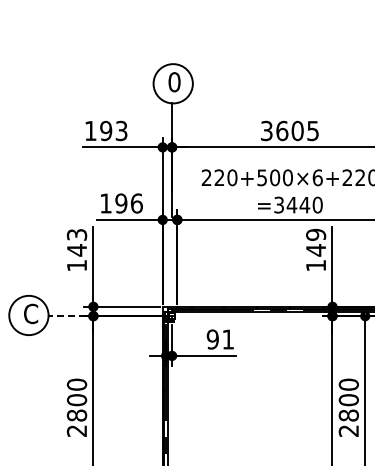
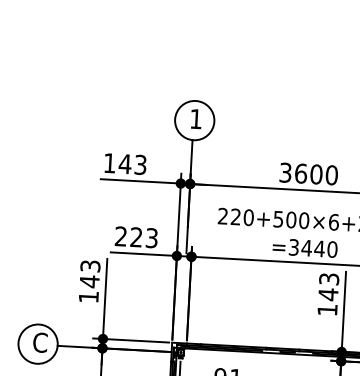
text: (174, 82) -> (196, 119), 0 -> 1
text: (105, 130) -> (124, 163), 193 -> 143
text: (313, 130) -> (332, 174), 3605 -> 3600
text: (121, 203) -> (136, 237), 196 -> 223
text: (316, 234) -> (329, 278), 149 -> 143
line: (67, 316) -> (76, 347), dashed -> solid

